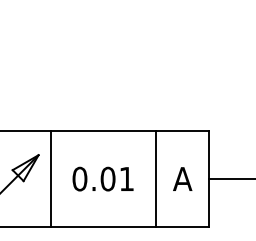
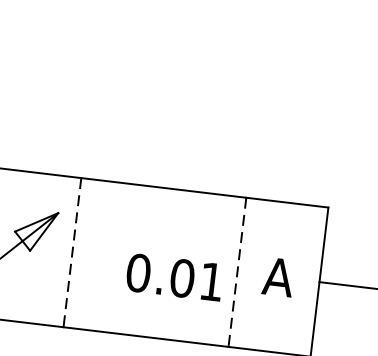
text: (102, 178) -> (173, 276), moved
line: (50, 179) -> (72, 253), solid -> dashed
line: (156, 179) -> (237, 272), solid -> dashed

